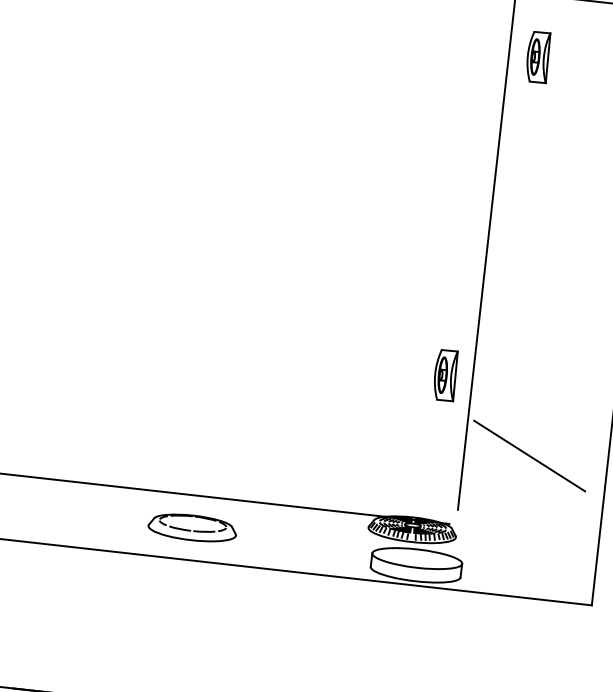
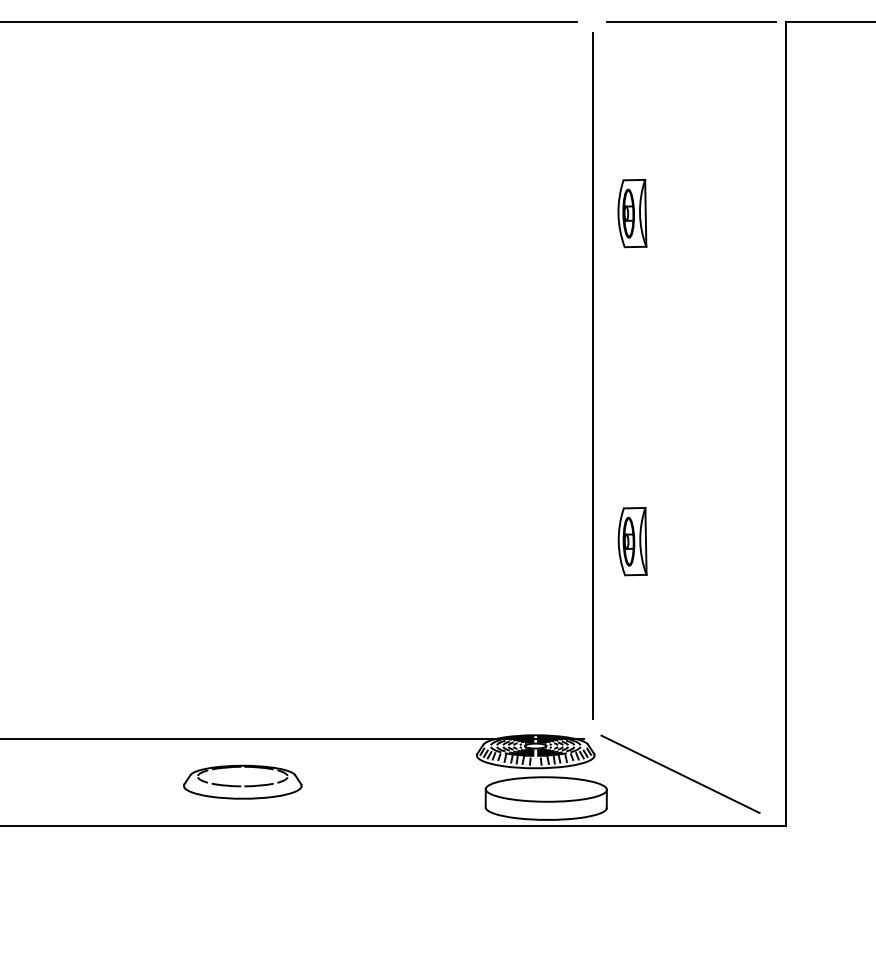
part: (538, 57) -> (632, 213), moved
part: (445, 375) -> (632, 541), moved
line: (529, 455) -> (680, 773), moved

